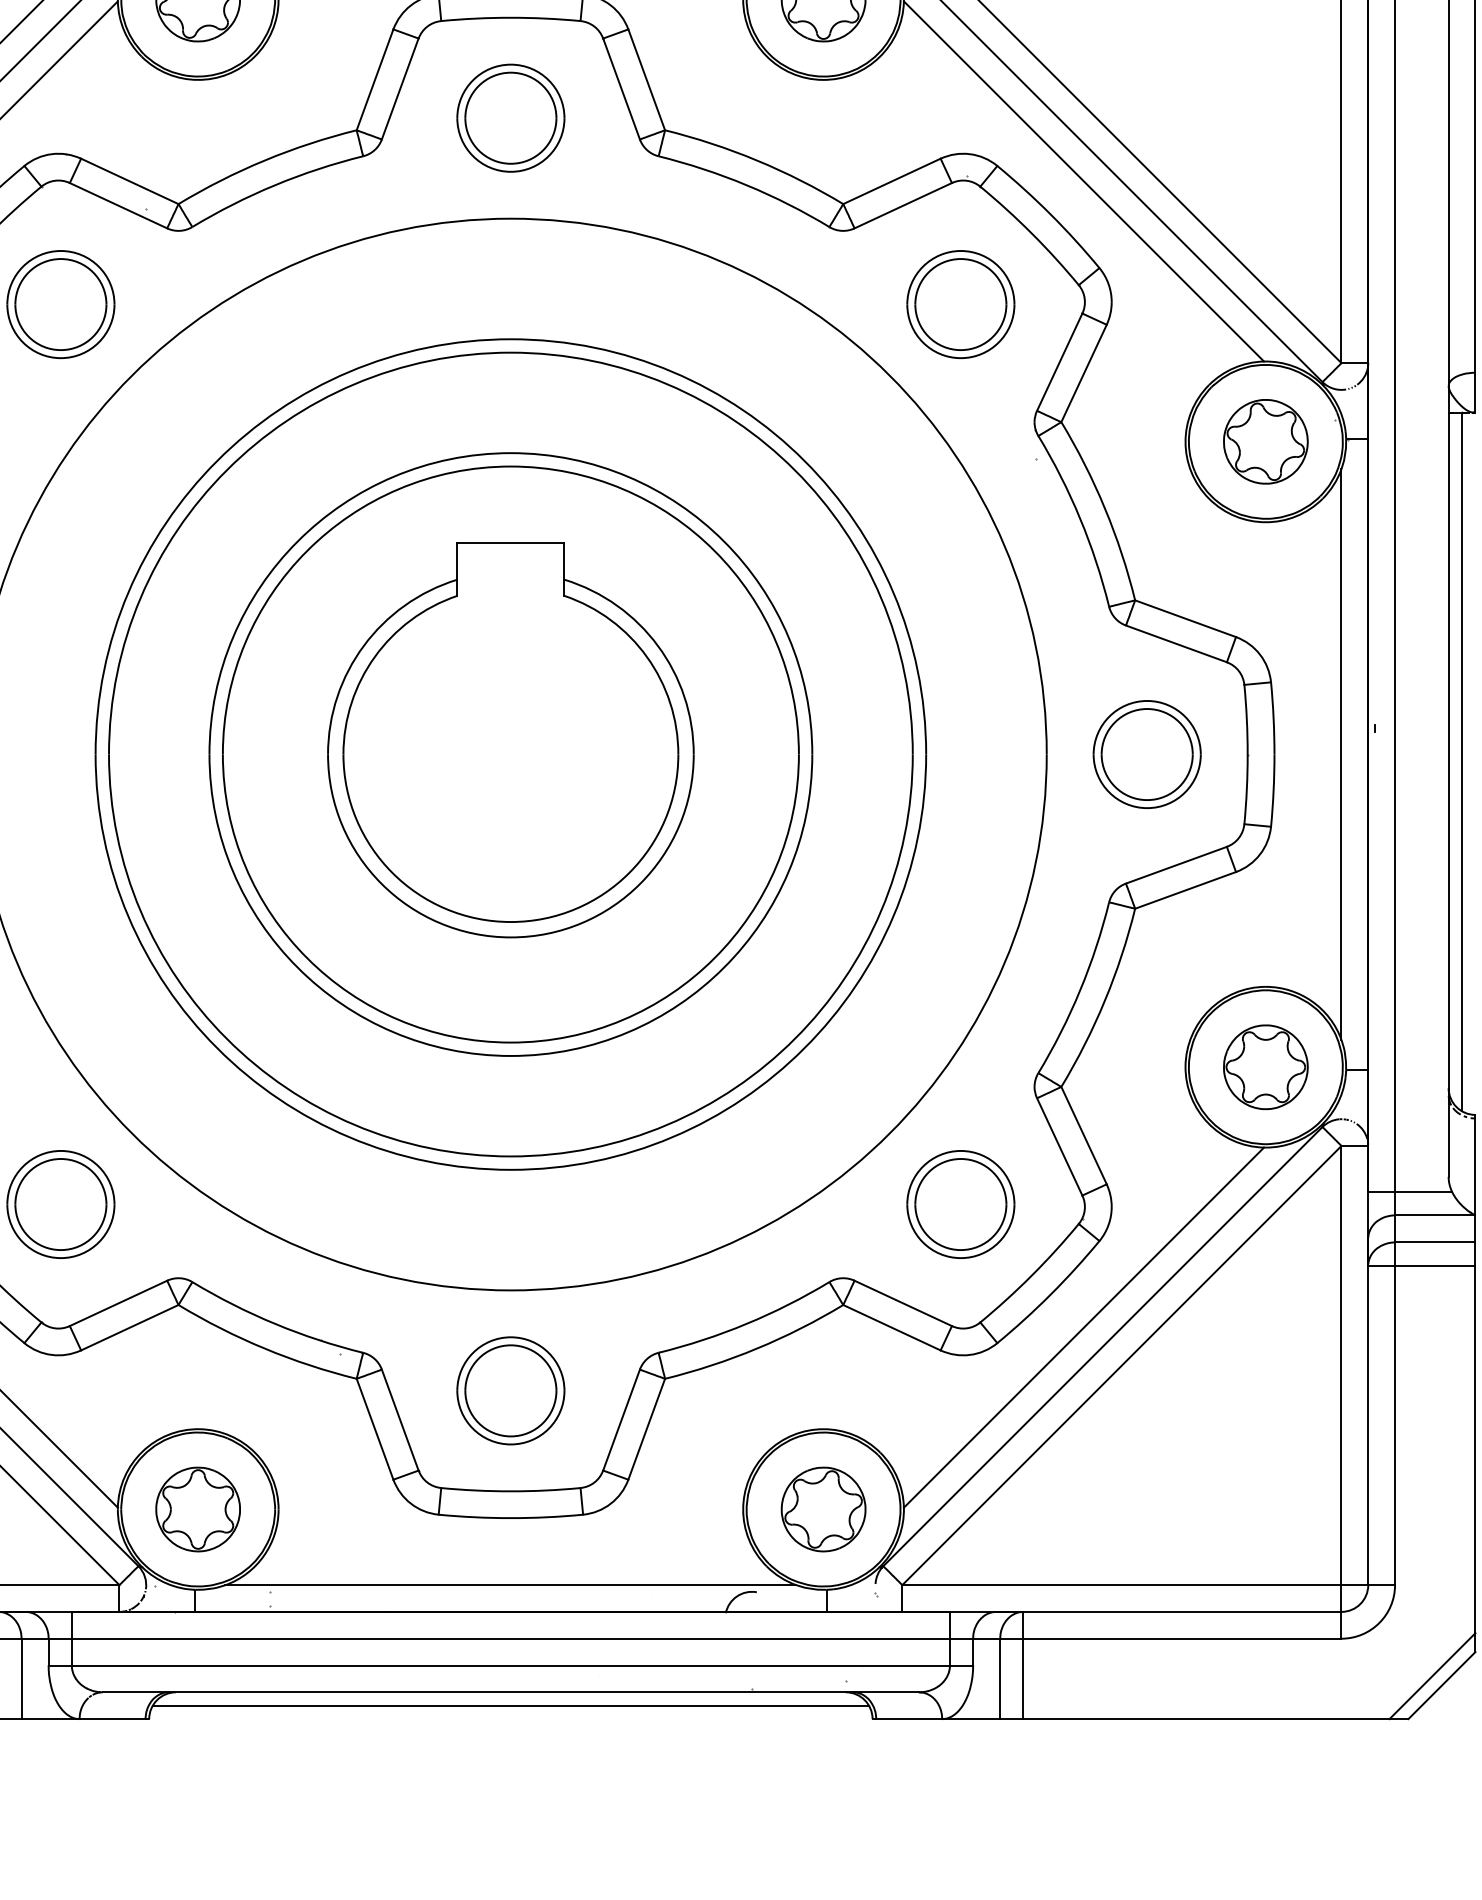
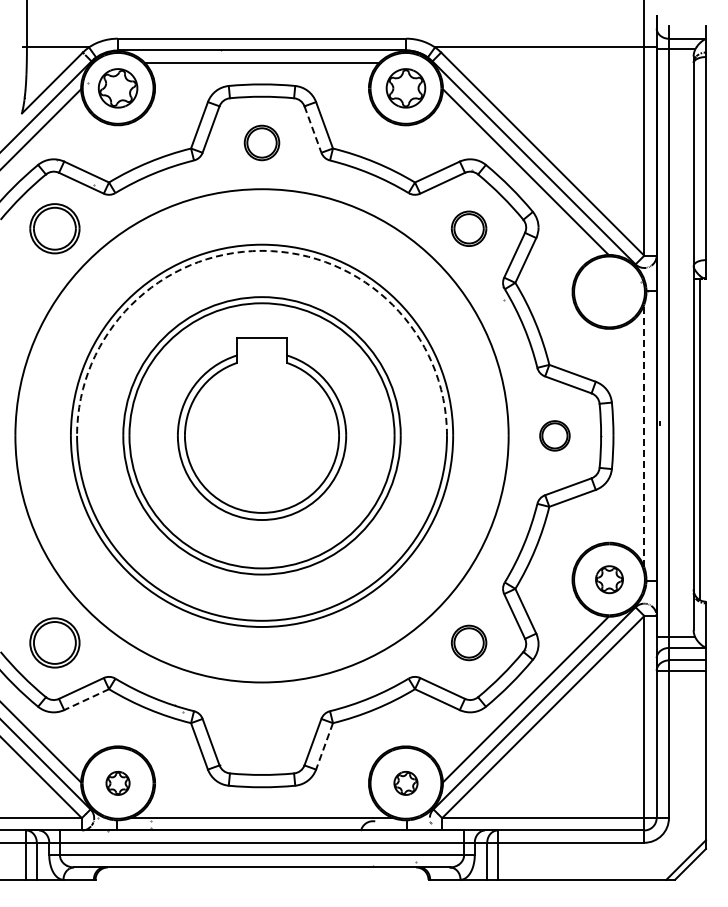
line: (620, 88) -> (312, 129), solid -> dashed
part: (509, 117) -> (261, 142), size x0.7
part: (959, 304) -> (468, 228), size x0.7
arc: (511, 351) -> (262, 250), solid -> dashed
part: (1265, 440) -> (609, 291), removed
part: (1146, 753) -> (554, 435), size x0.6
line: (1341, 753) -> (644, 435), solid -> dashed
part: (1265, 1066) -> (609, 579), size x0.7
part: (959, 1203) -> (468, 642), size x0.7
line: (129, 1327) -> (86, 699), solid -> dashed
part: (509, 1390) -> (261, 728), removed
line: (646, 1429) -> (324, 746), solid -> dashed
part: (196, 1509) -> (117, 783), size x0.6
part: (822, 1509) -> (405, 783), size x0.6
line: (509, 1705) -> (261, 873), removed

